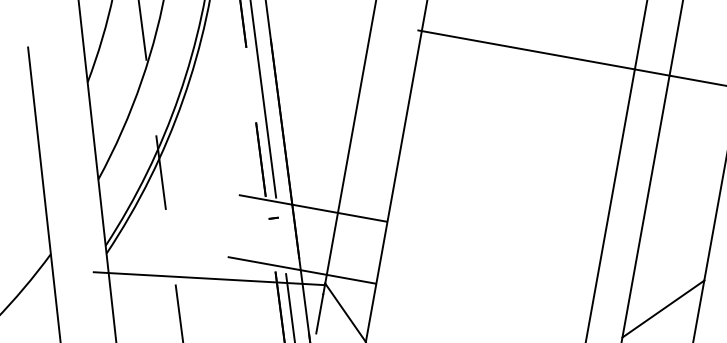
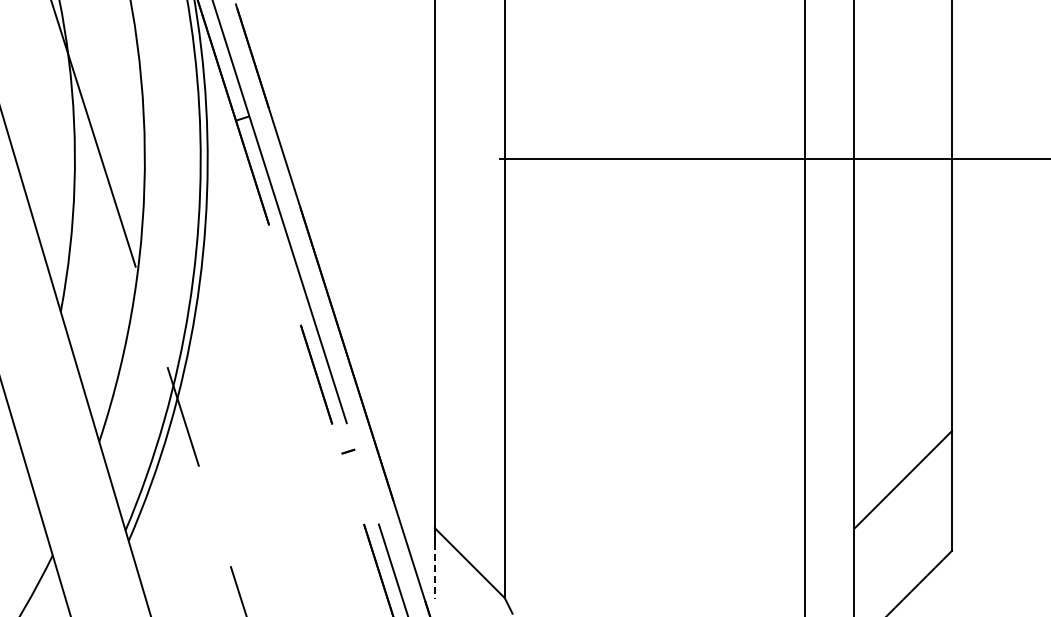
line: (312, 208) -> (399, 428), removed
line: (301, 270) -> (399, 515), removed
line: (208, 278) -> (274, 549), removed
line: (319, 313) -> (434, 570), solid -> dashed

